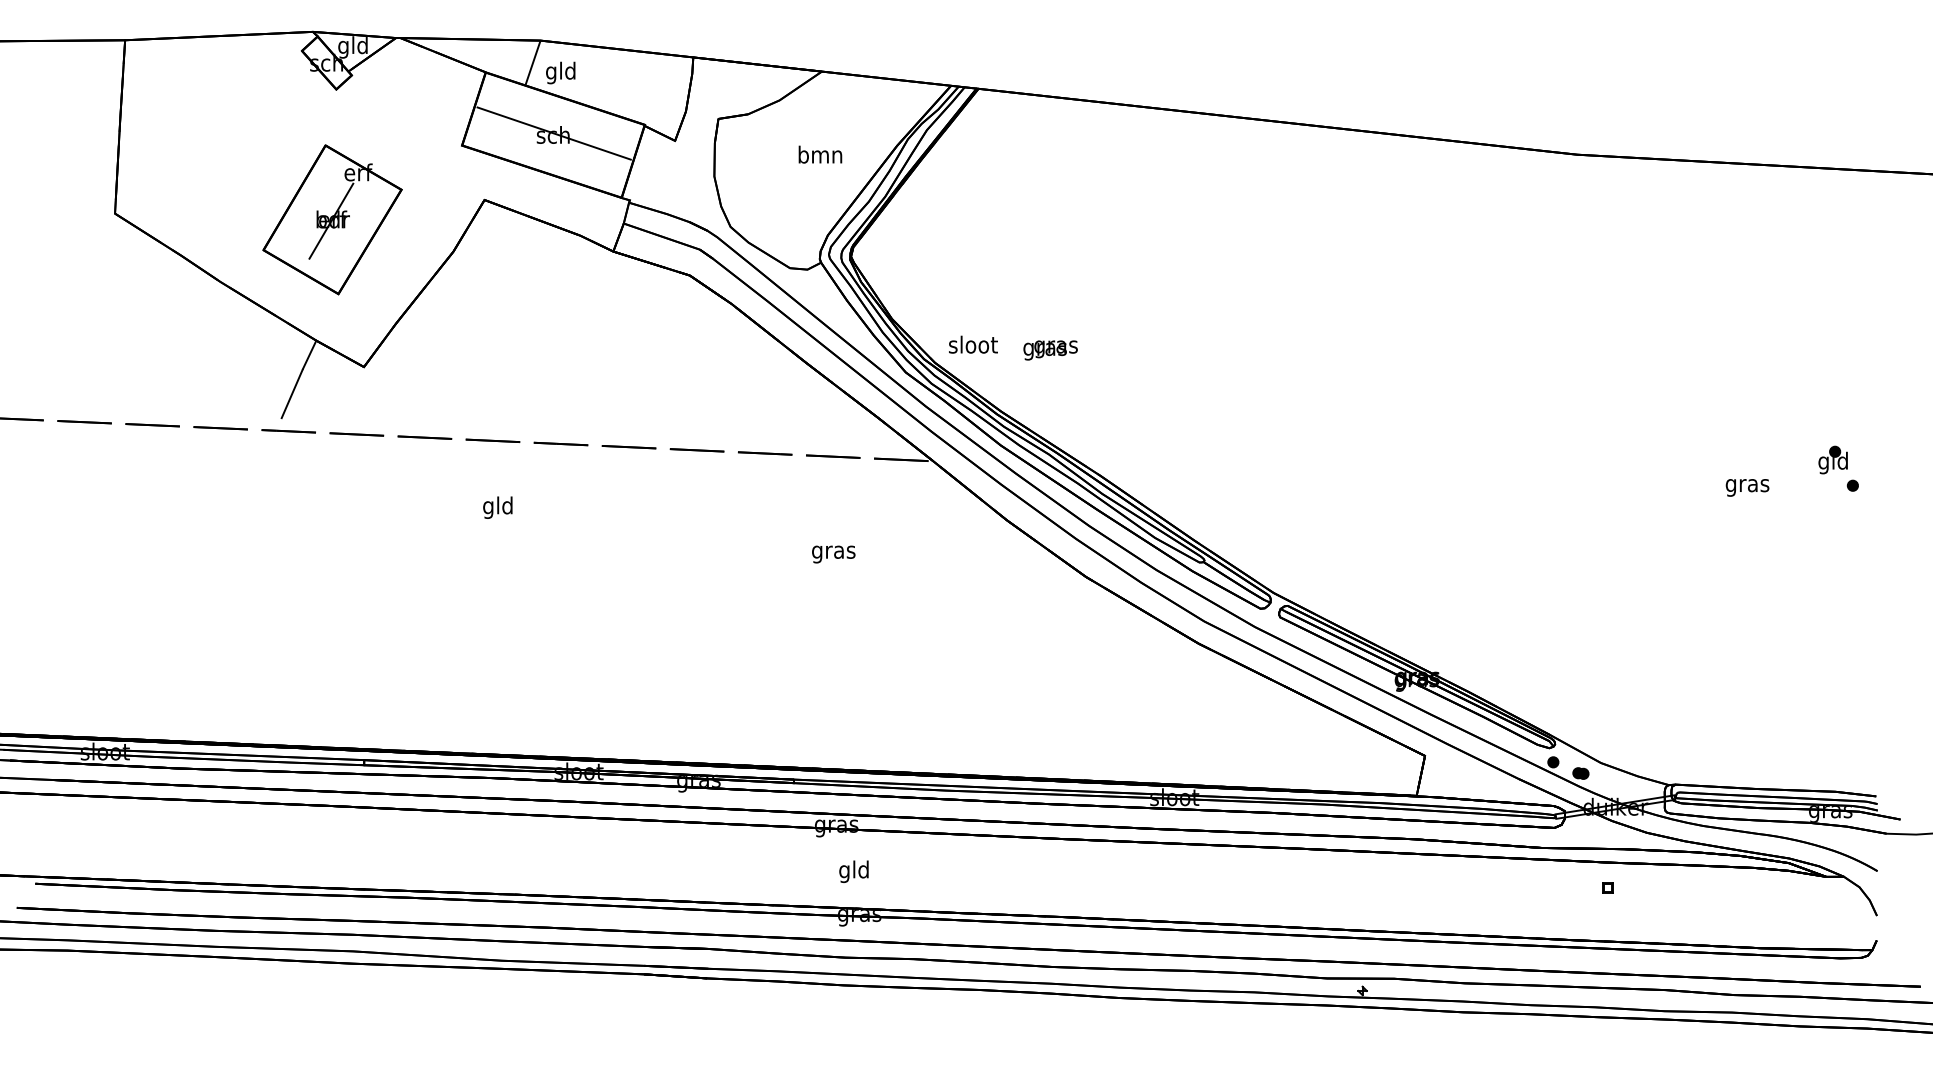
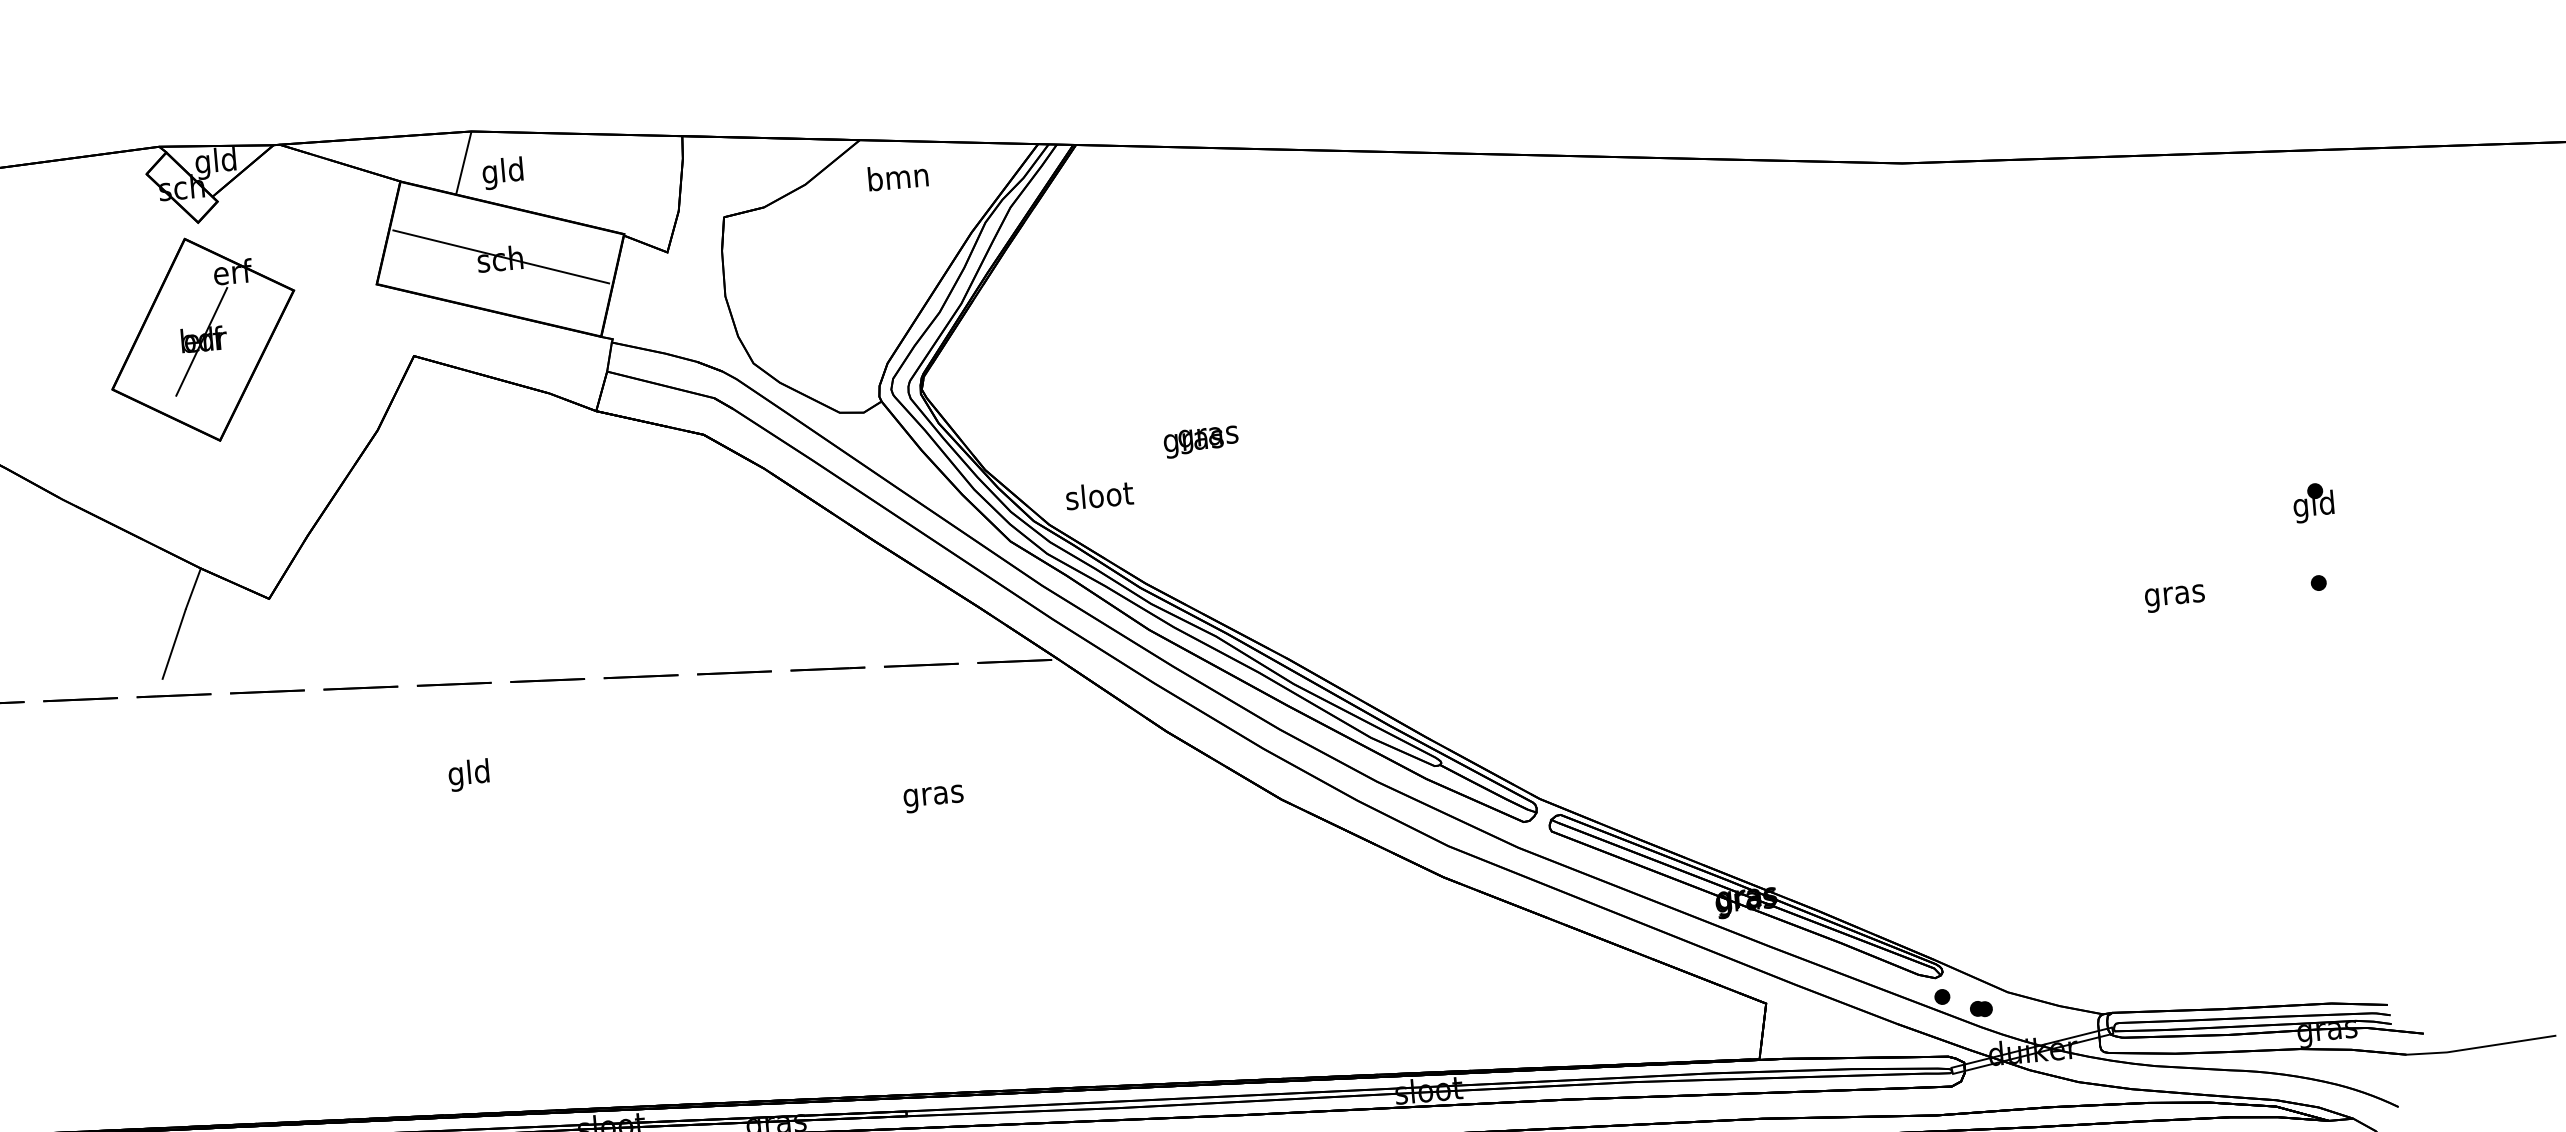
text: (820, 154) -> (898, 176), moved
part: (332, 219) -> (203, 339), moved
text: (1050, 350) -> (1201, 442), moved
part: (1832, 459) -> (2312, 501), moved

